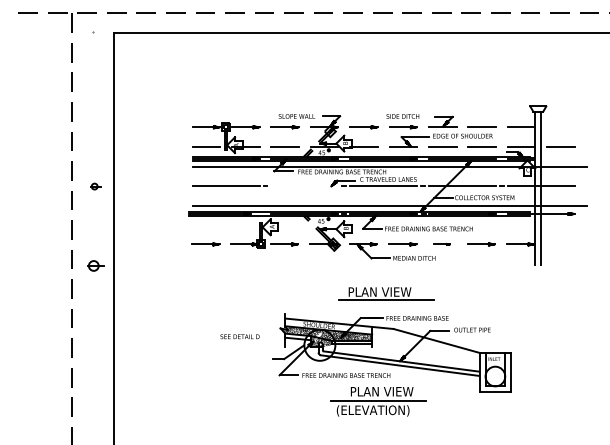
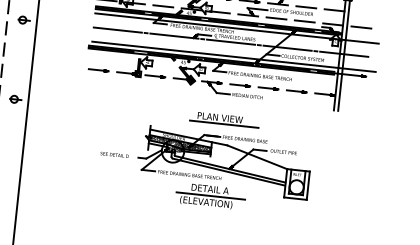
part: (95, 186) -> (24, 20), size x1.67
line: (304, 186) -> (174, 36), added
part: (441, 244) -> (268, 88), size x1.67
part: (95, 265) -> (15, 99), moved
text: (239, 336) -> (114, 154), moved
text: (382, 391) -> (214, 189), PLAN VIEW -> DETAIL A

